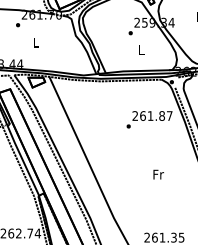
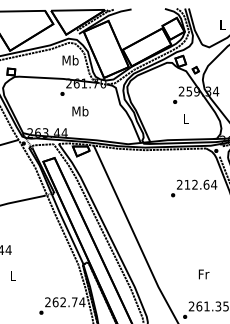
text: (36, 42) -> (80, 111), L -> Mb
text: (156, 115) -> (200, 184), 261.87 -> 212.64
text: (158, 174) -> (203, 274), moved

